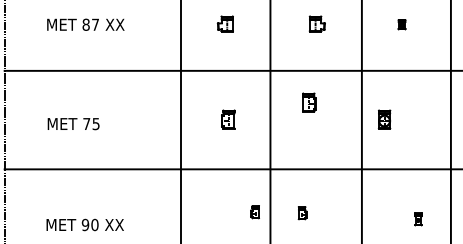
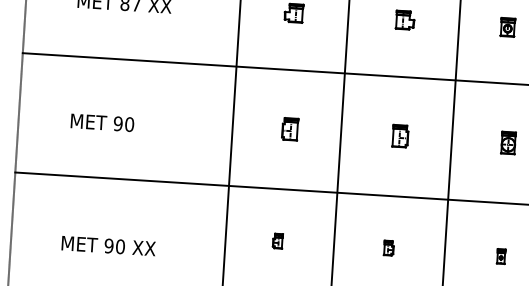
part: (401, 24) -> (507, 27), size x1.67
part: (309, 102) -> (400, 136), moved
part: (384, 119) -> (508, 142), moved
text: (91, 123) -> (124, 123), 75 -> 90
part: (254, 212) -> (277, 241), moved
part: (302, 213) -> (388, 248), moved
part: (418, 219) -> (501, 256), moved

